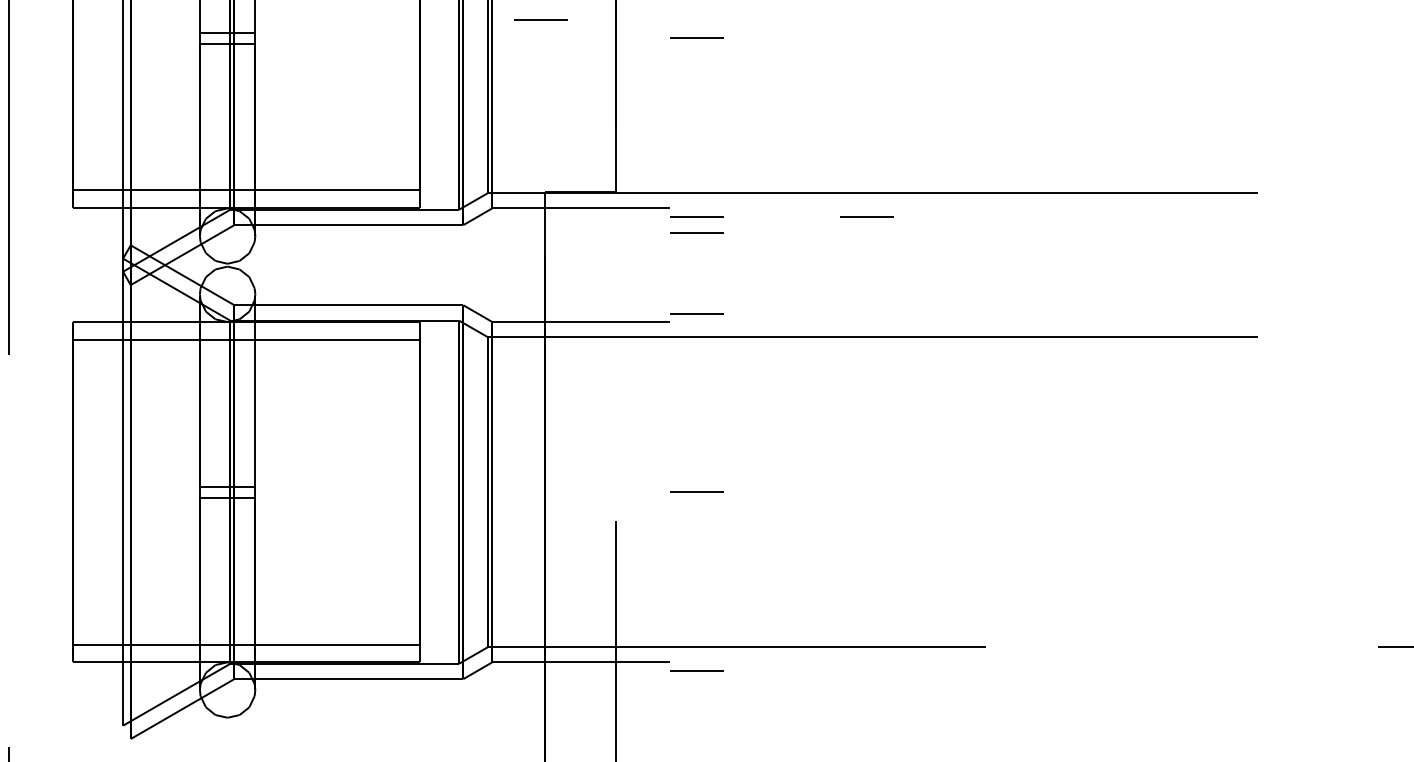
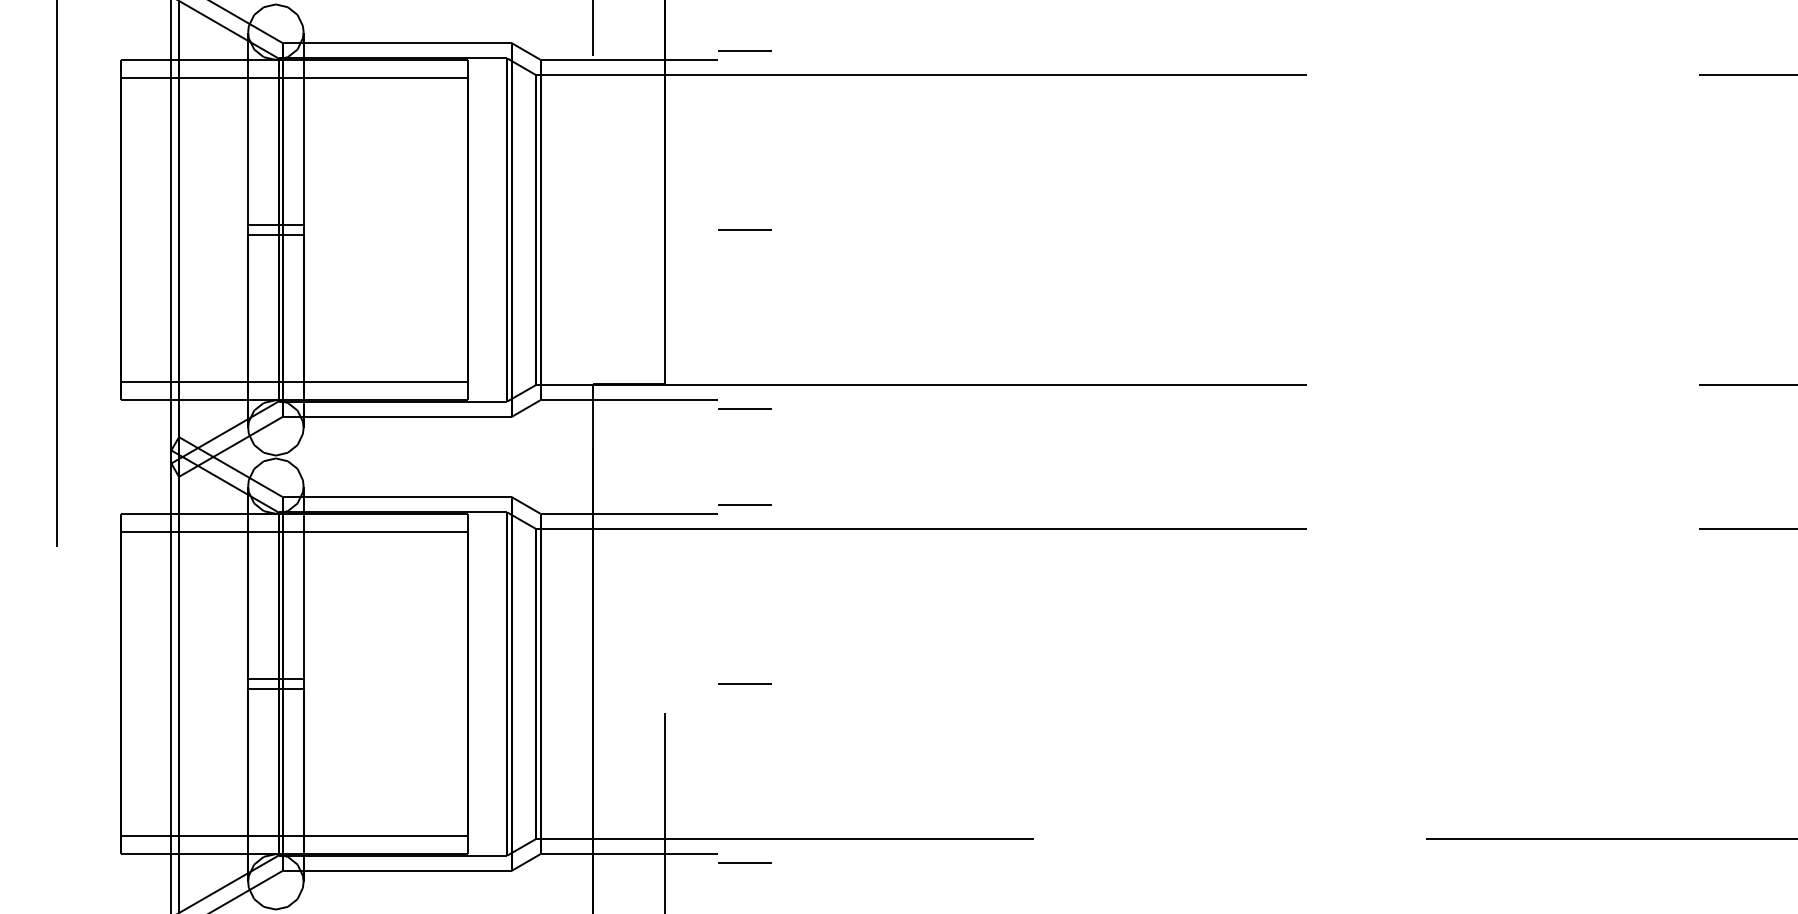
line: (540, 19) -> (588, 211), removed
line: (866, 216) -> (914, 408), removed
line: (696, 231) -> (744, 423), removed

